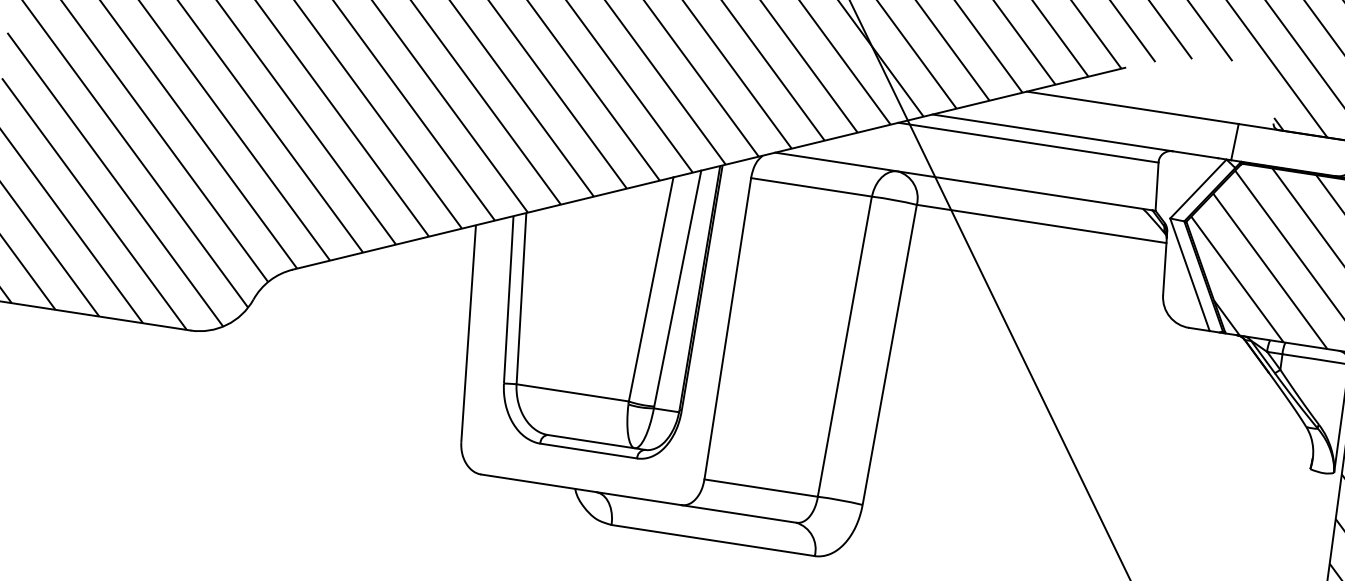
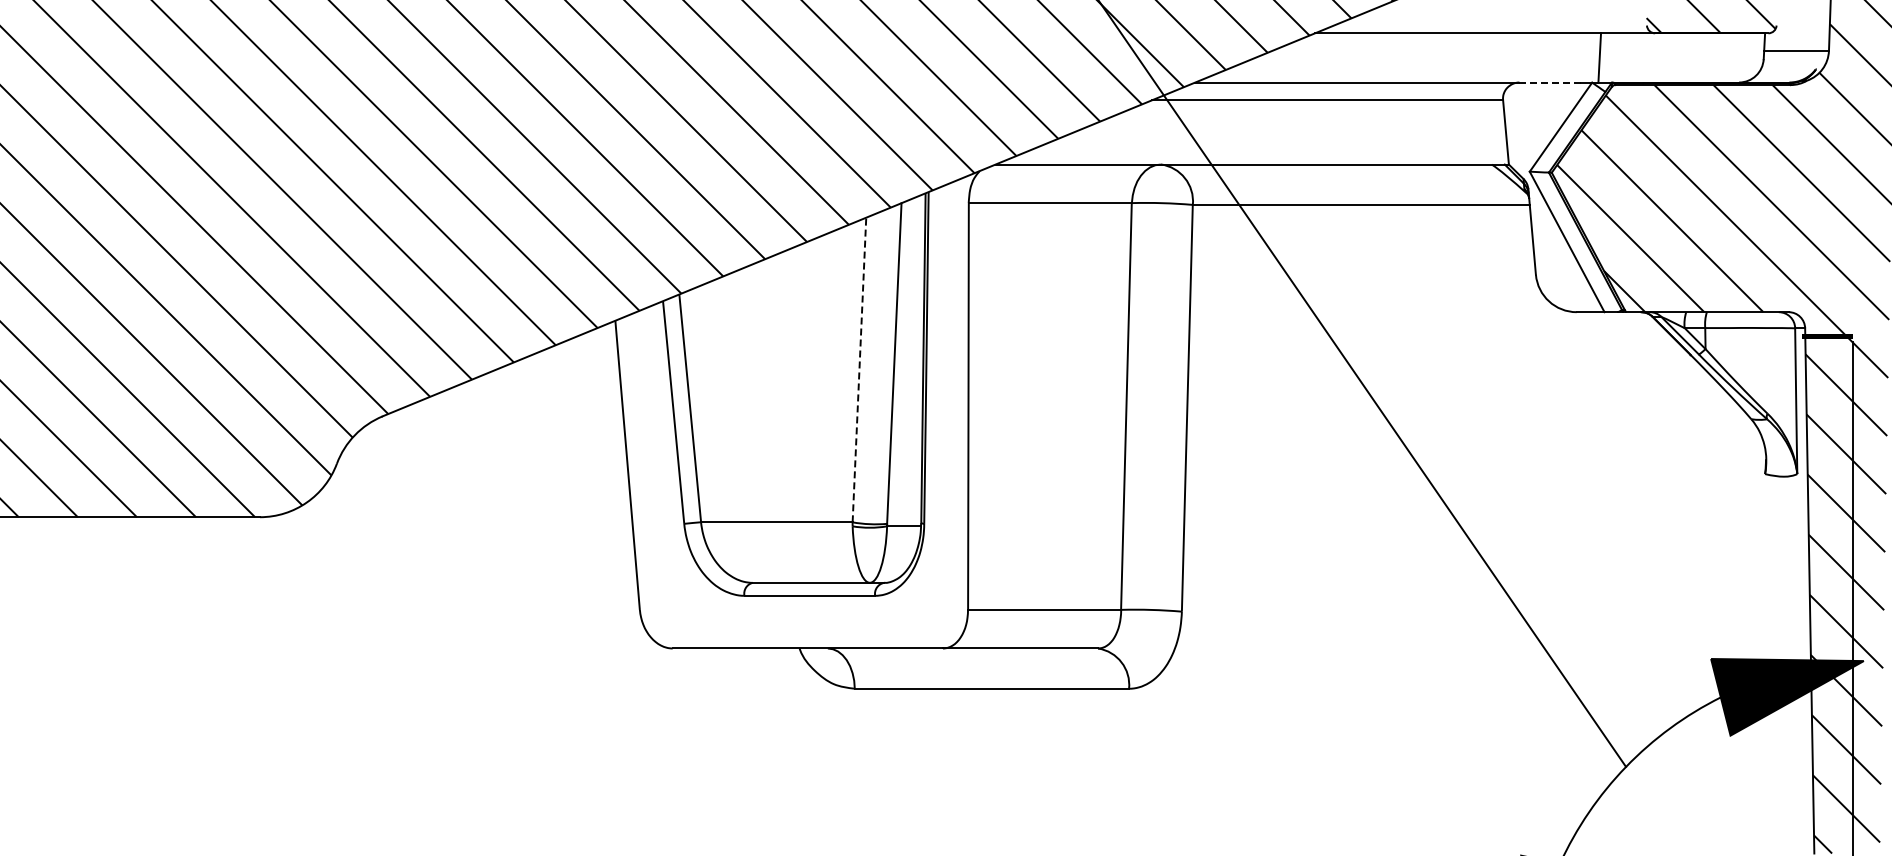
line: (1195, 154) -> (1550, 82), solid -> dashed
line: (651, 289) -> (859, 369), solid -> dashed

